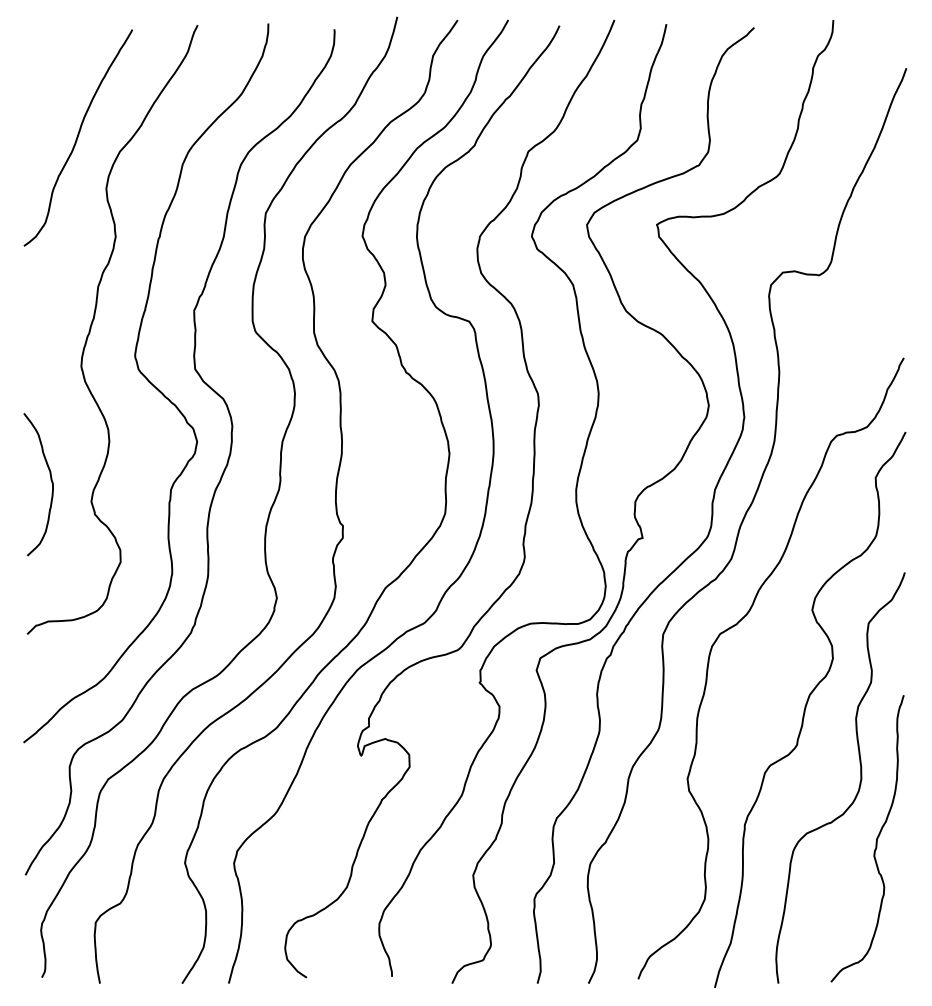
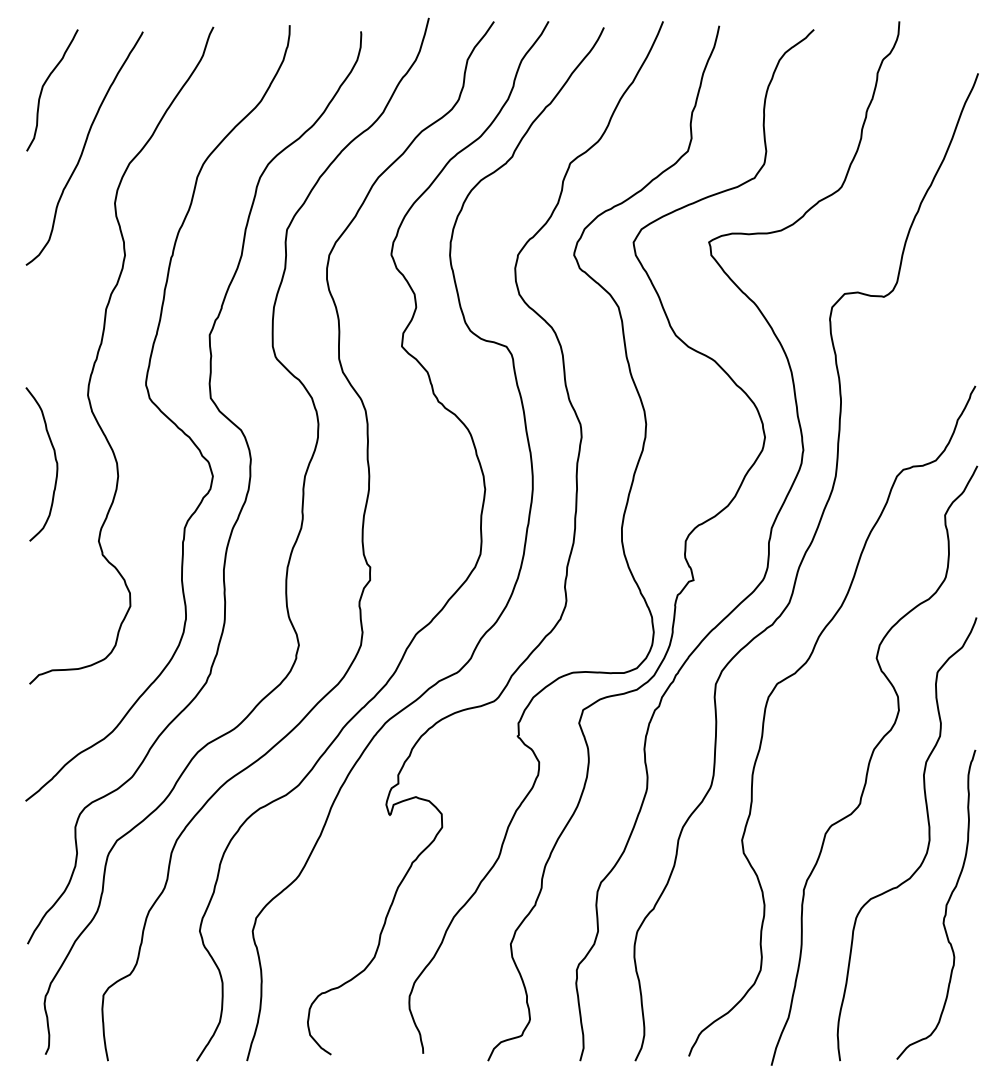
curve: (41, 79) -> (44, 85), added
curve: (50, 480) -> (54, 459), moved

